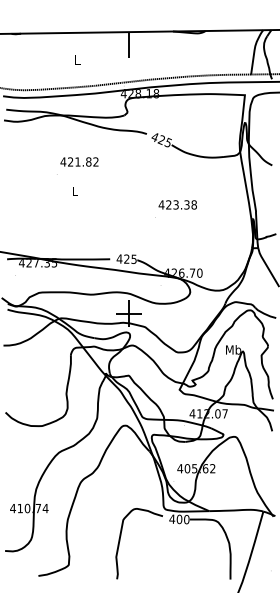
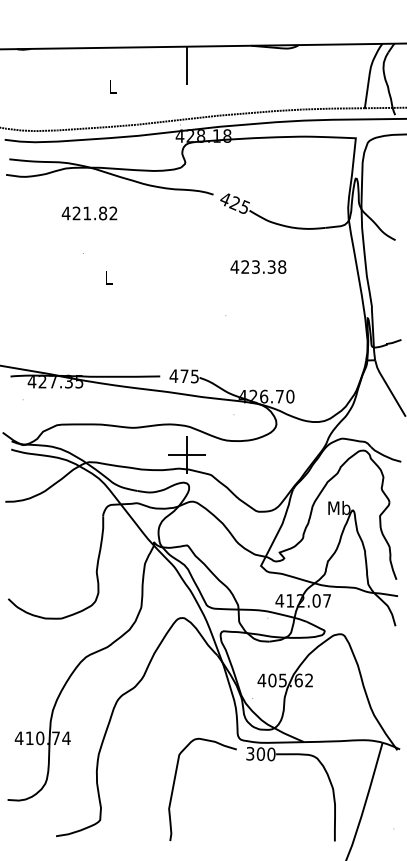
text: (79, 161) -> (89, 212), moved
text: (177, 204) -> (257, 266), moved
text: (126, 258) -> (183, 375), 425 -> 475
text: (172, 518) -> (250, 752), 400 -> 300

